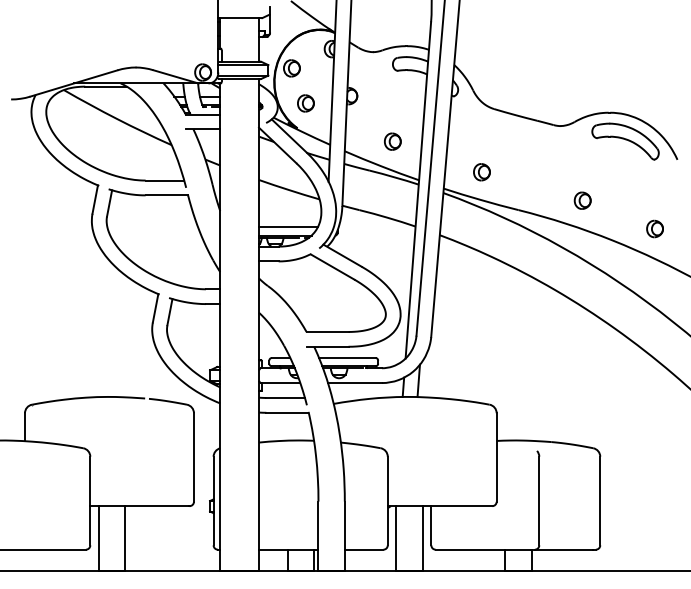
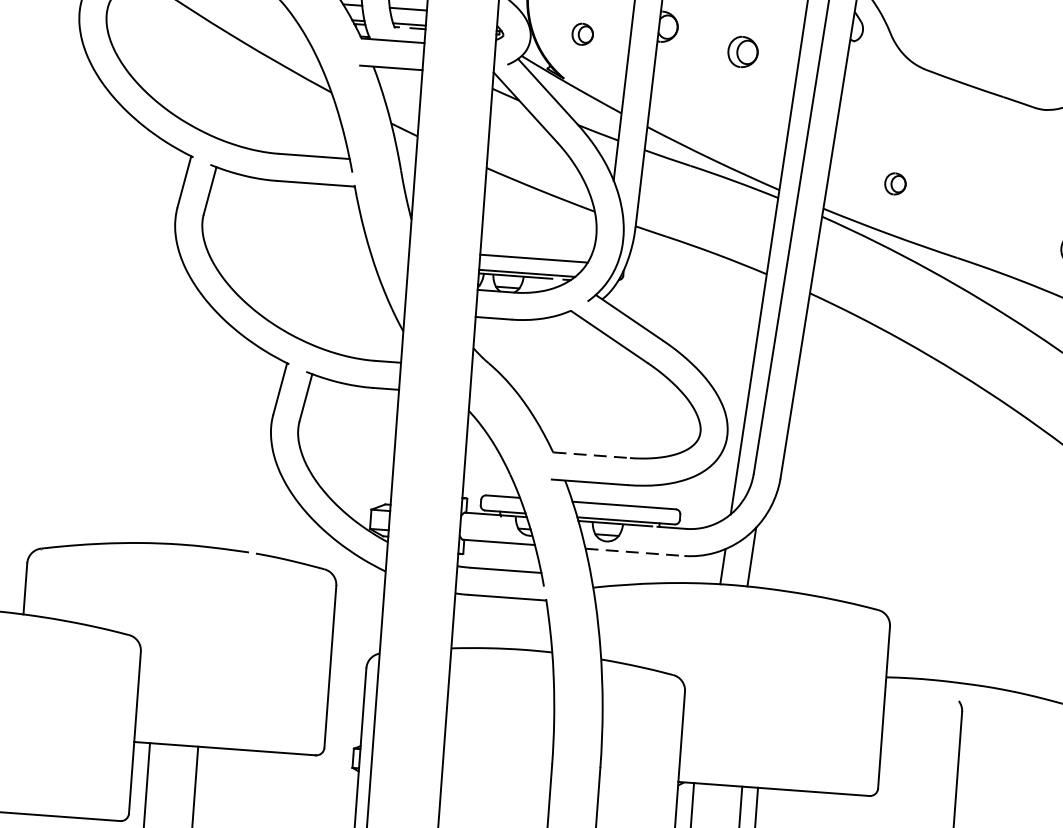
part: (305, 103) -> (581, 34), size x0.7
part: (392, 141) -> (742, 51), moved
part: (481, 172) -> (894, 184), size x0.7
line: (327, 331) -> (591, 454), solid -> dashed
line: (355, 383) -> (635, 553), solid -> dashed

